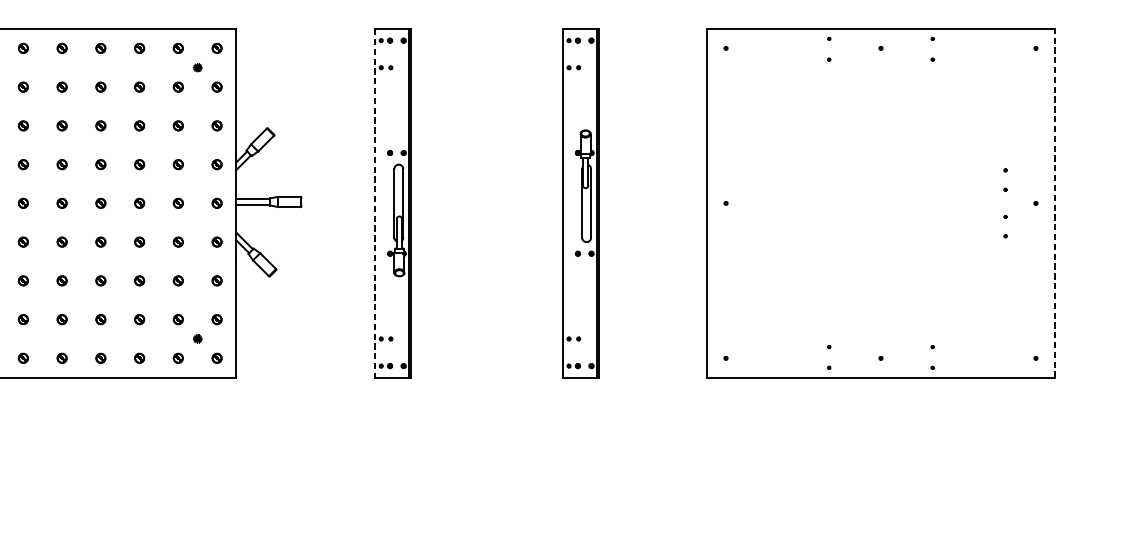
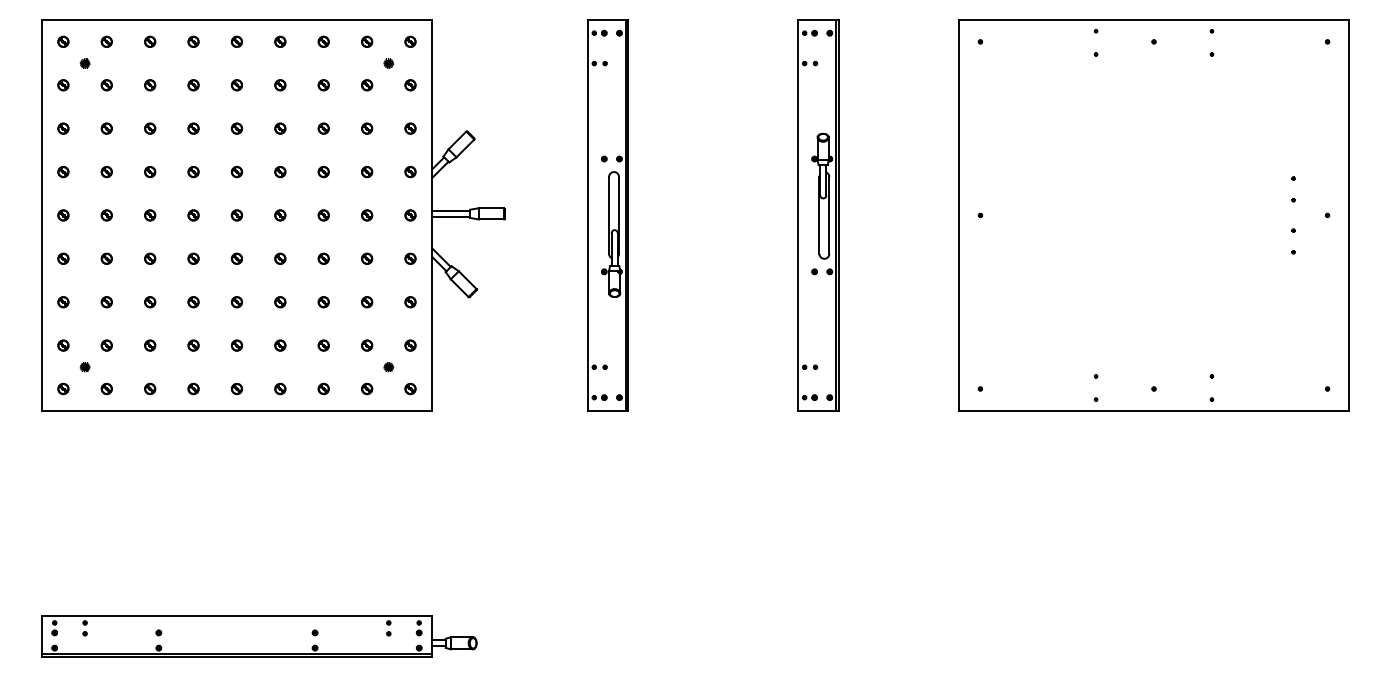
line: (1055, 202) -> (1349, 214), dashed -> solid
line: (375, 203) -> (587, 215), dashed -> solid

